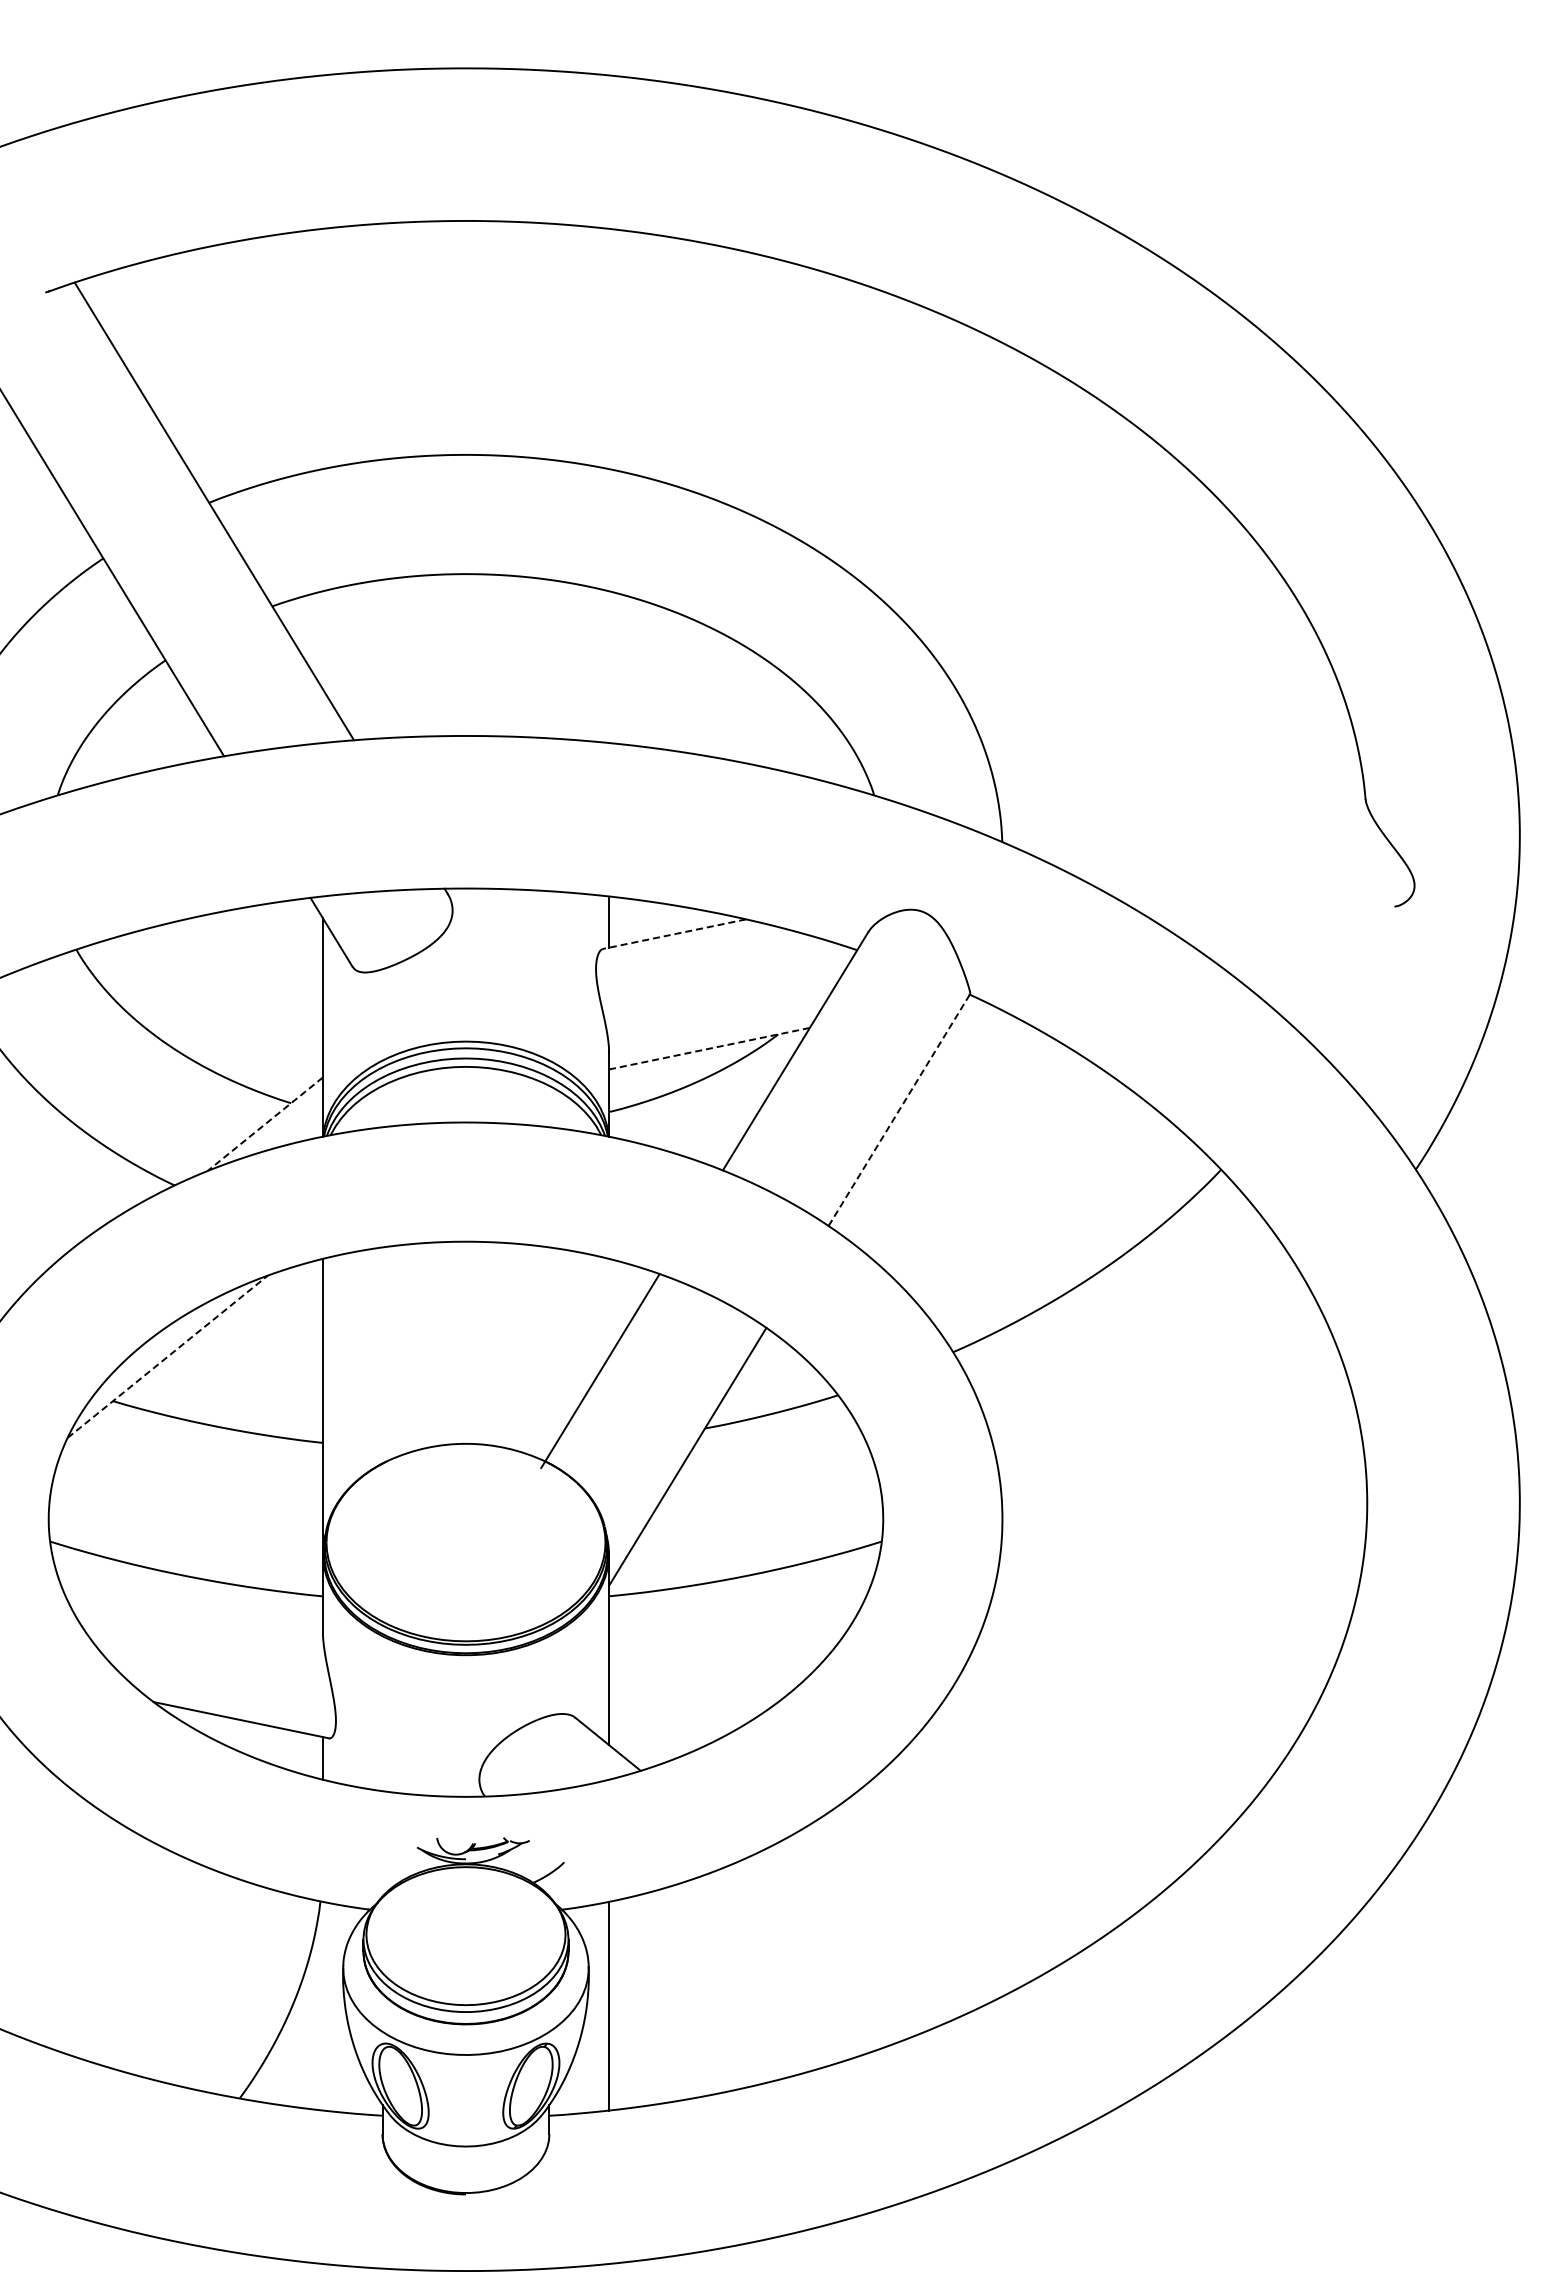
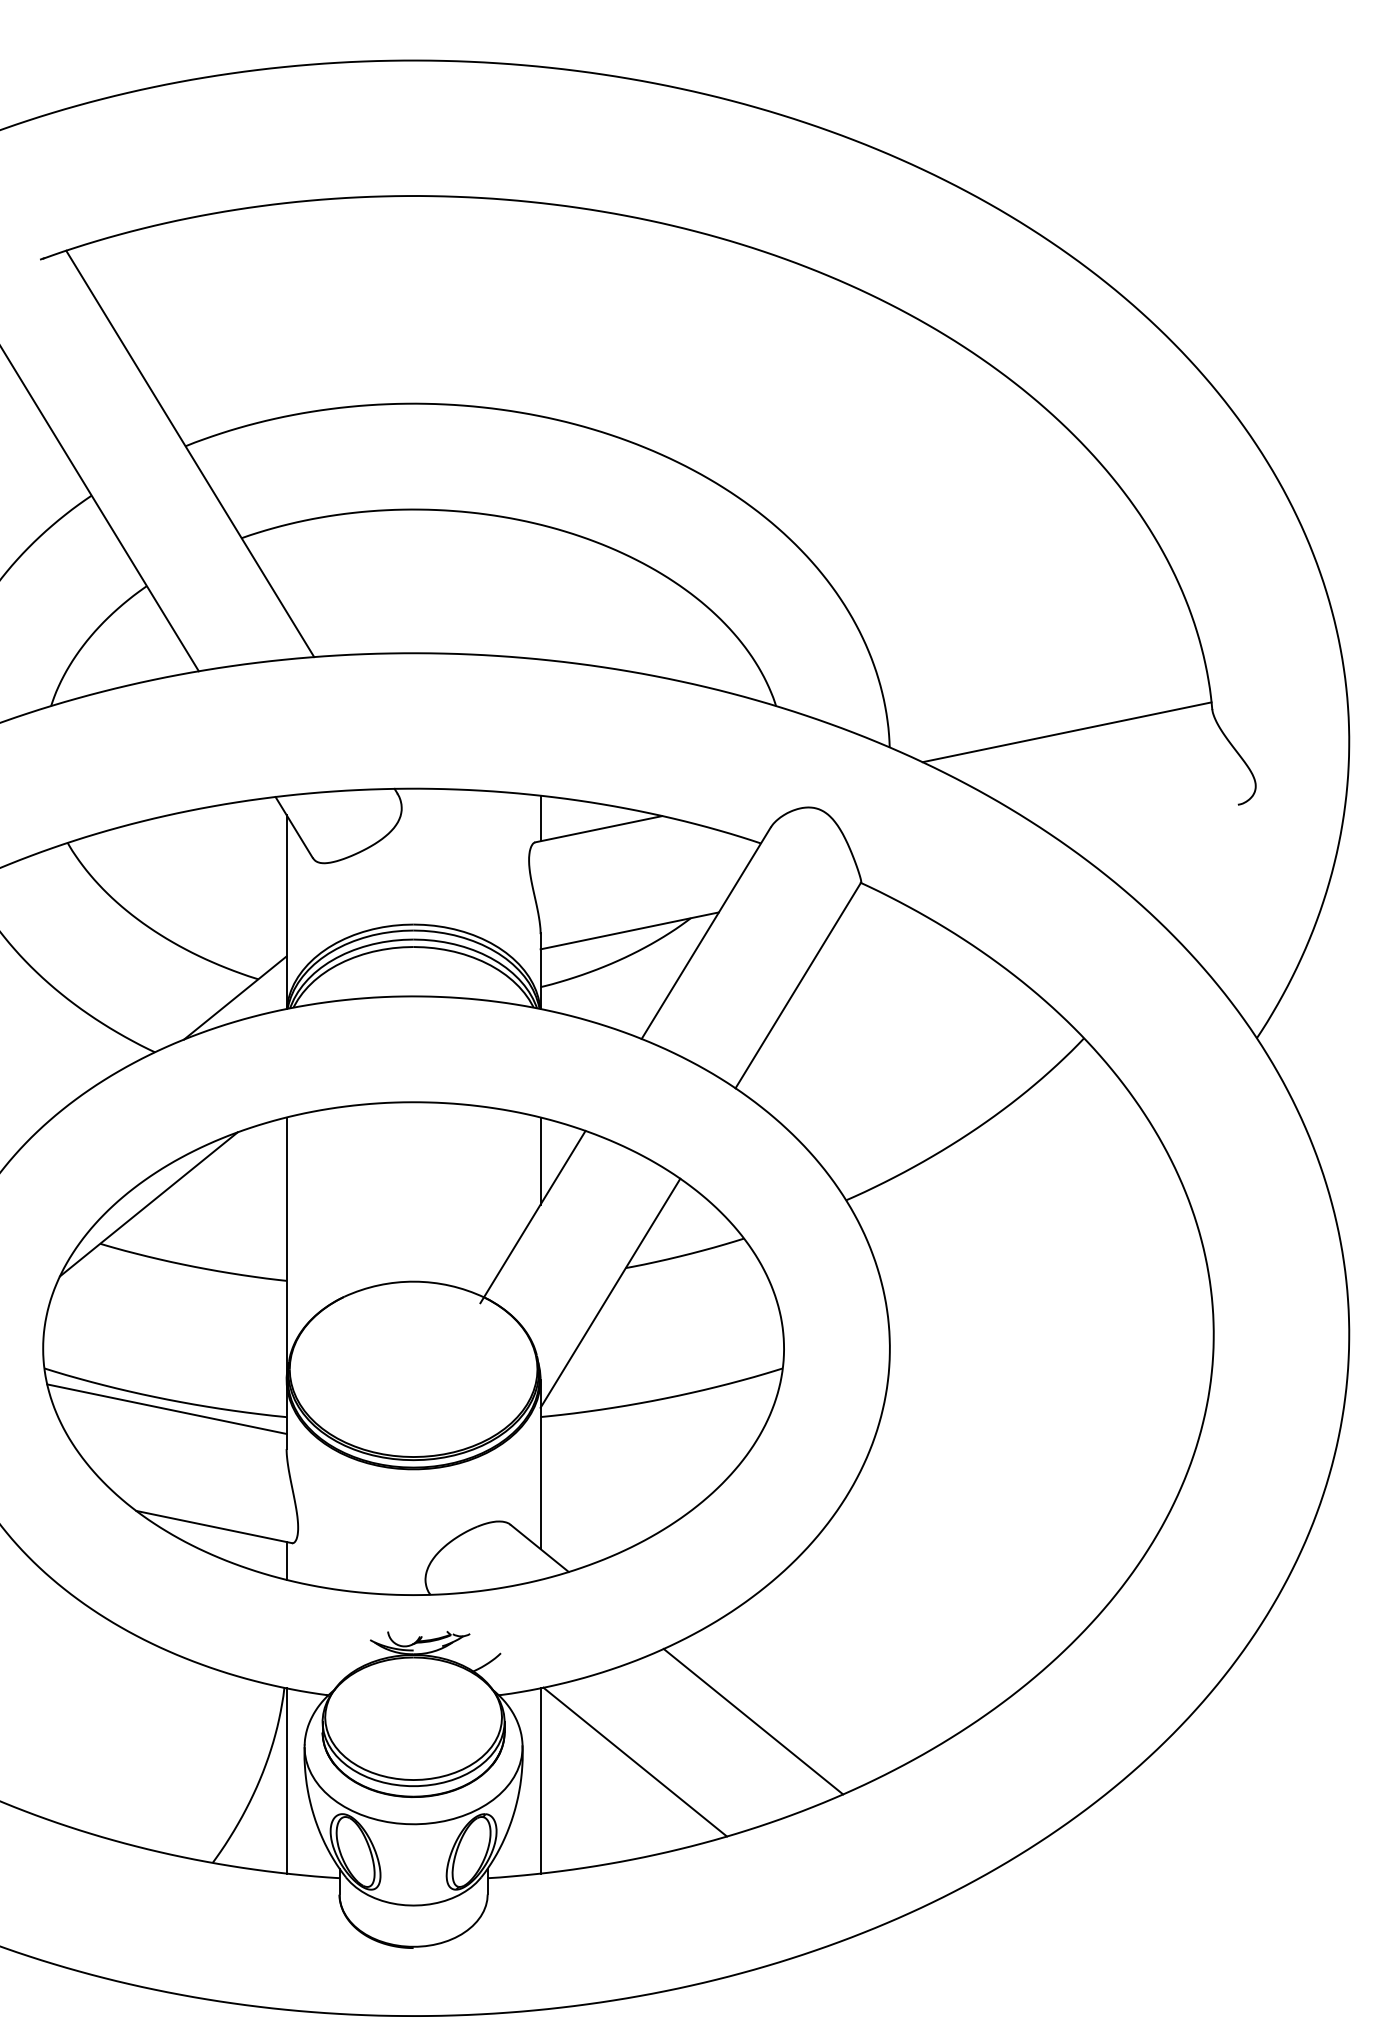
line: (1201, 824) -> (1066, 731), added
line: (674, 934) -> (598, 829), dashed -> solid
line: (709, 1048) -> (629, 930), dashed -> solid
line: (899, 1110) -> (798, 985), dashed -> solid
line: (264, 1124) -> (234, 998), dashed -> solid
line: (609, 1307) -> (541, 1160), added
line: (167, 1356) -> (148, 1204), dashed -> solid
line: (187, 1587) -> (166, 1409), added
line: (848, 1939) -> (753, 1721), added
line: (715, 1984) -> (635, 1761), added
line: (322, 2005) -> (286, 1780), added

